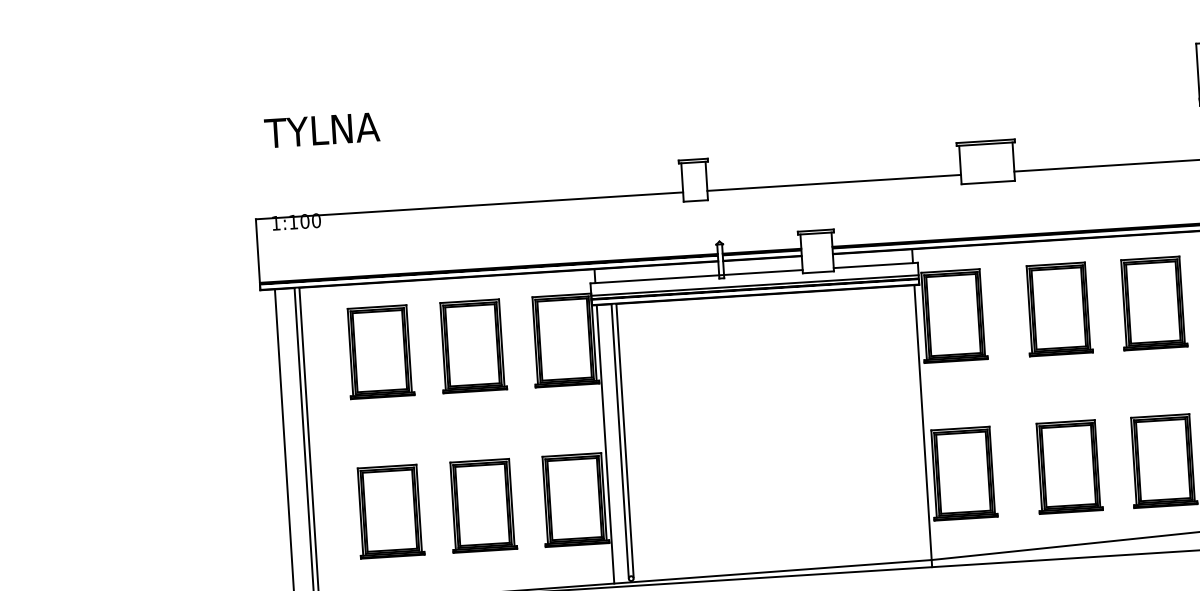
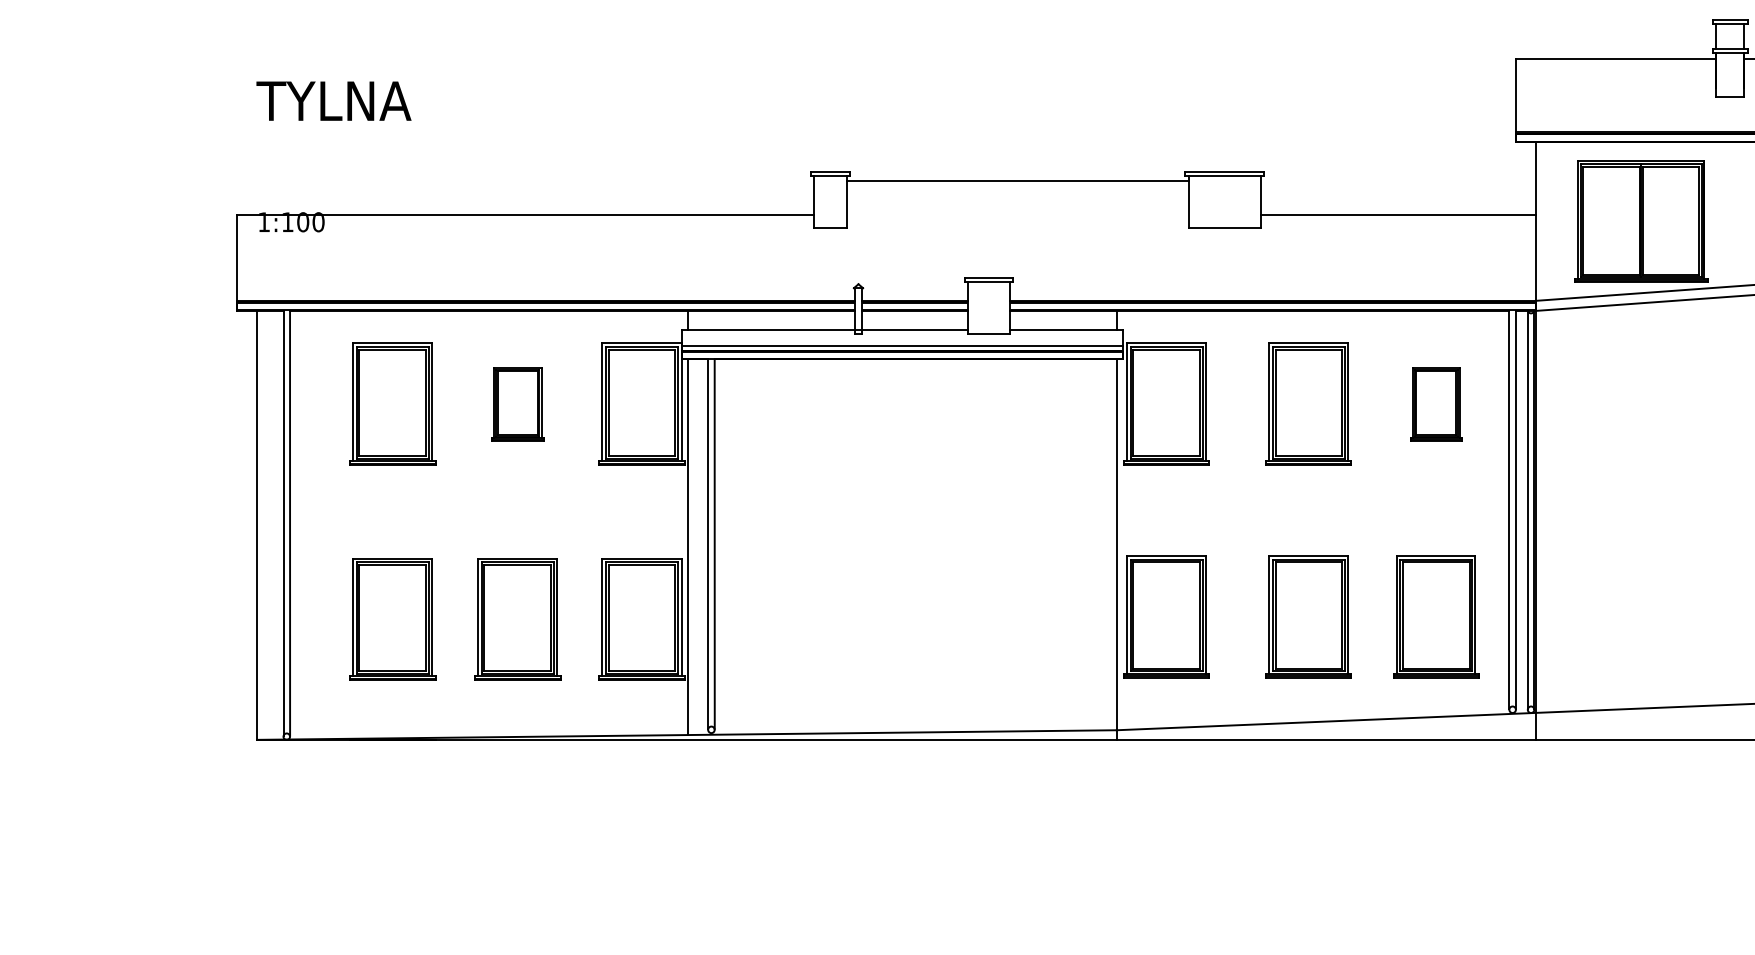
line: (834, 183) -> (1017, 181), moved
part: (1153, 302) -> (1436, 403), size x0.6
part: (472, 345) -> (517, 403), size x0.6

